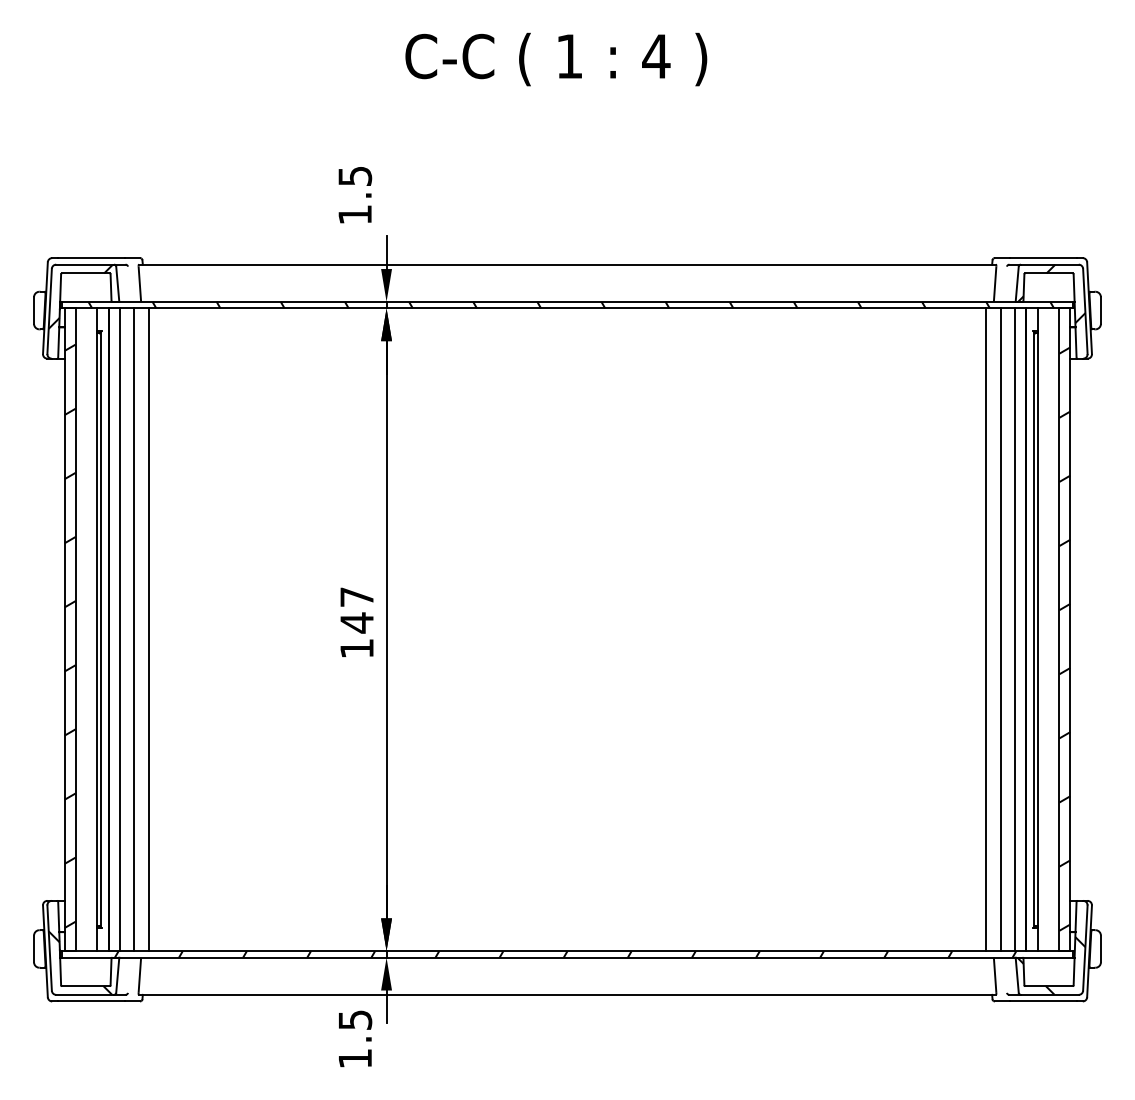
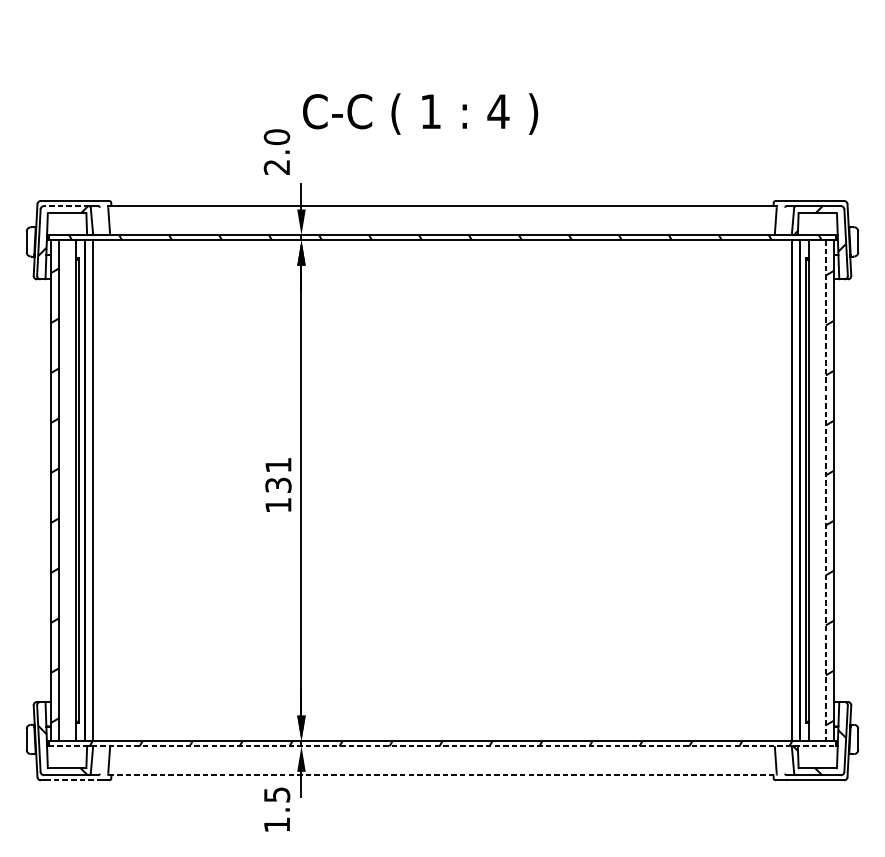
text: (556, 59) -> (420, 114), moved
text: (355, 195) -> (277, 152), 1.5 -> 2.0
line: (85, 264) -> (66, 205), solid -> dashed
text: (356, 610) -> (278, 475), 147 -> 131
line: (134, 629) -> (105, 490), removed
line: (148, 629) -> (115, 490), removed
line: (986, 629) -> (769, 490), removed
line: (1000, 629) -> (779, 490), removed
line: (1059, 630) -> (825, 491), solid -> dashed
line: (567, 957) -> (442, 746), solid -> dashed
line: (567, 994) -> (442, 774), solid -> dashed
line: (91, 1001) -> (71, 780), solid -> dashed

